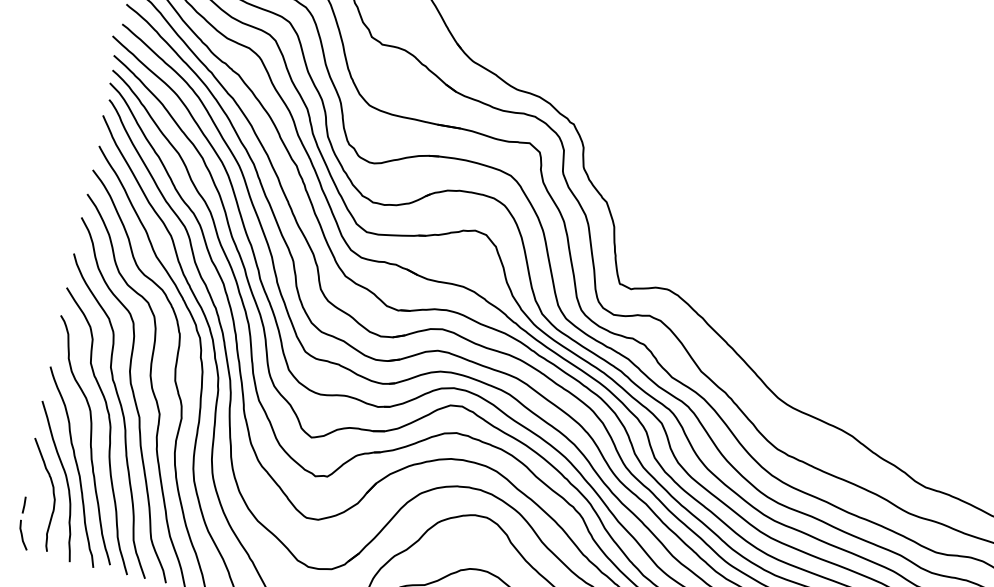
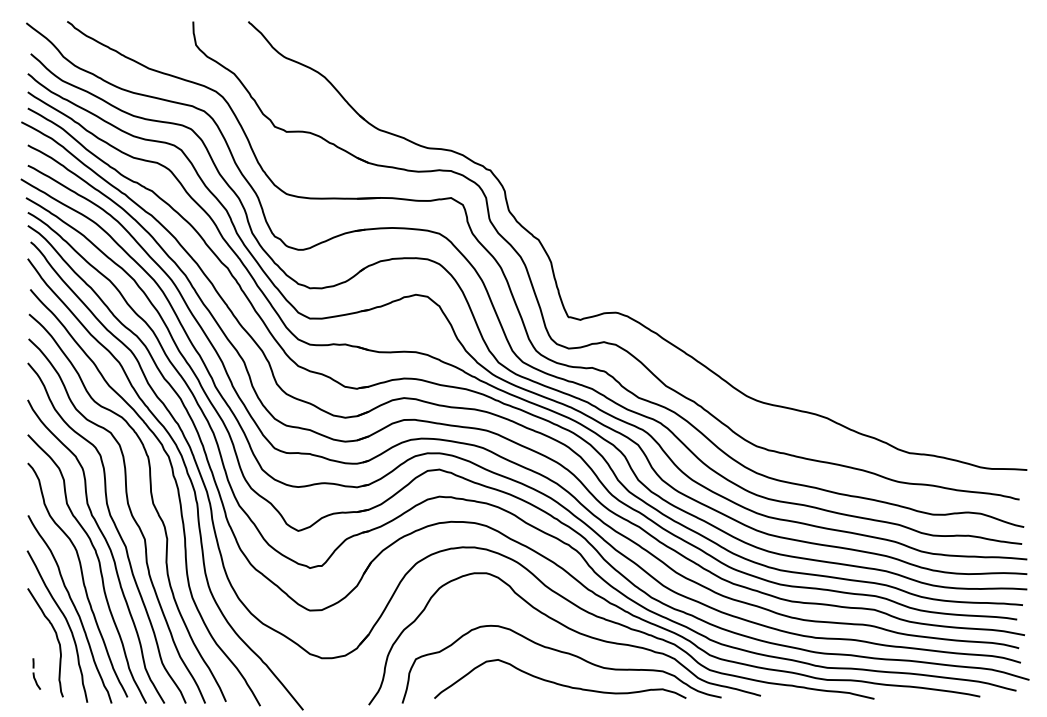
part: (25, 523) -> (36, 673), size x0.6

